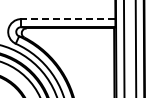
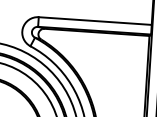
line: (67, 19) -> (94, 21), dashed -> solid

